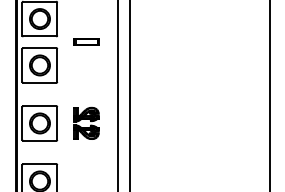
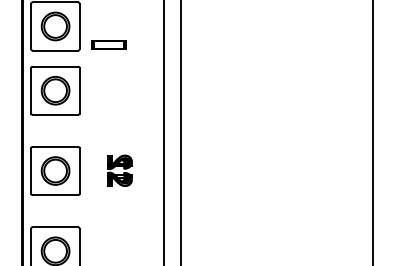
part: (86, 41) -> (108, 43), moved
part: (86, 122) -> (119, 169), size x0.7

